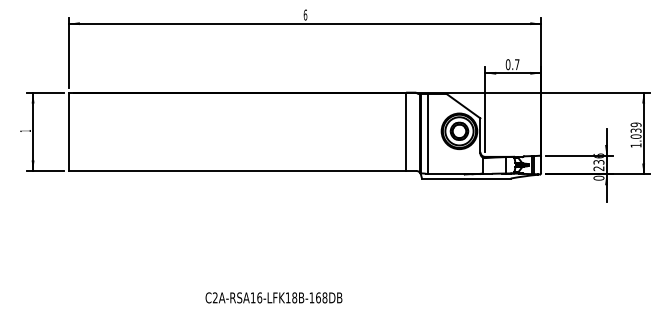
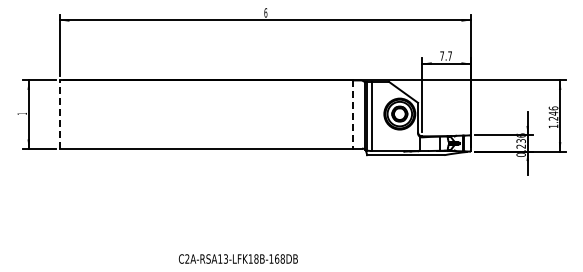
text: (508, 63) -> (442, 55), 0.7 -> 7.7
text: (636, 130) -> (553, 113), 1.039 -> 1.246
line: (69, 131) -> (60, 114), solid -> dashed
line: (406, 132) -> (353, 115), solid -> dashed
text: (259, 297) -> (225, 258), C2A-RSA16-LFK18B-168DB -> C2A-RSA13-LFK18B-168DB

